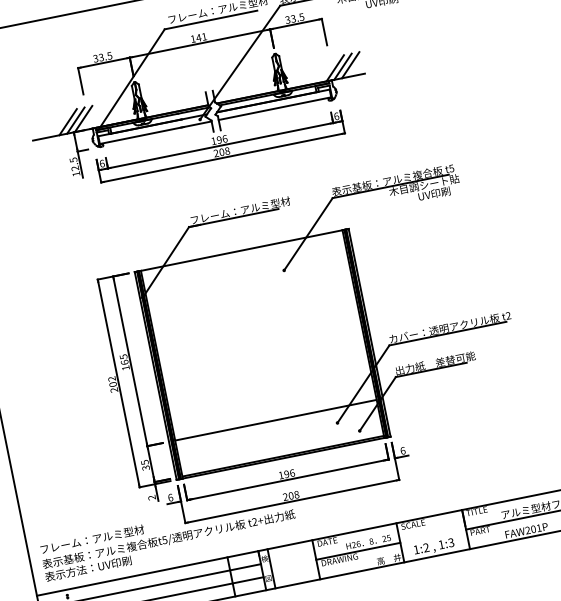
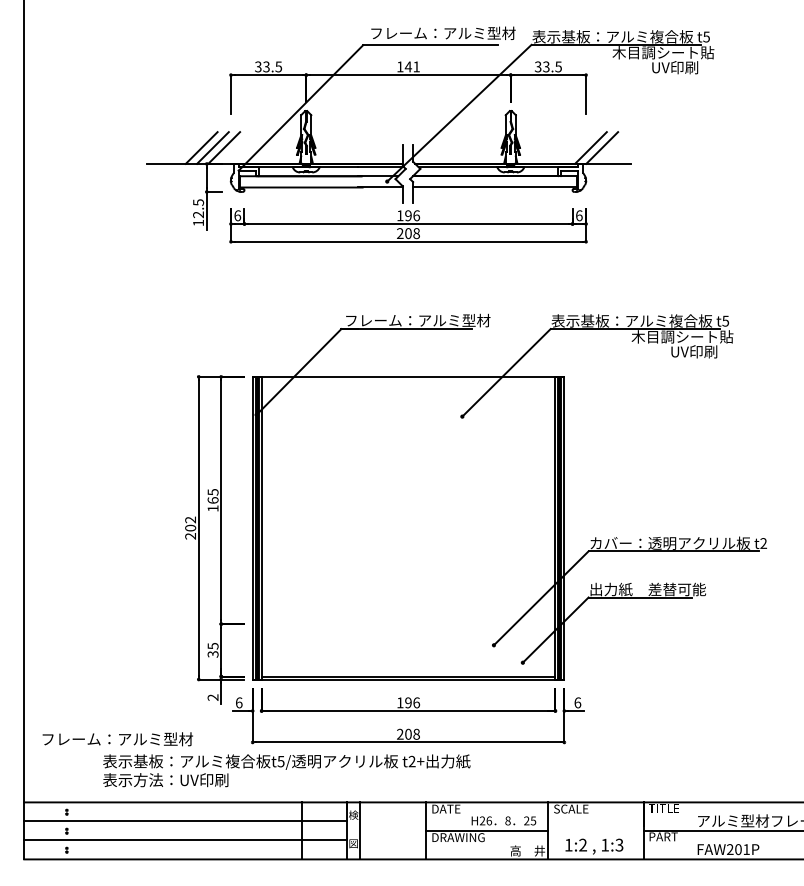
line: (350, 64) -> (613, 147), removed
line: (275, 420) -> (408, 624), removed
text: (169, 545) -> (286, 770), moved

